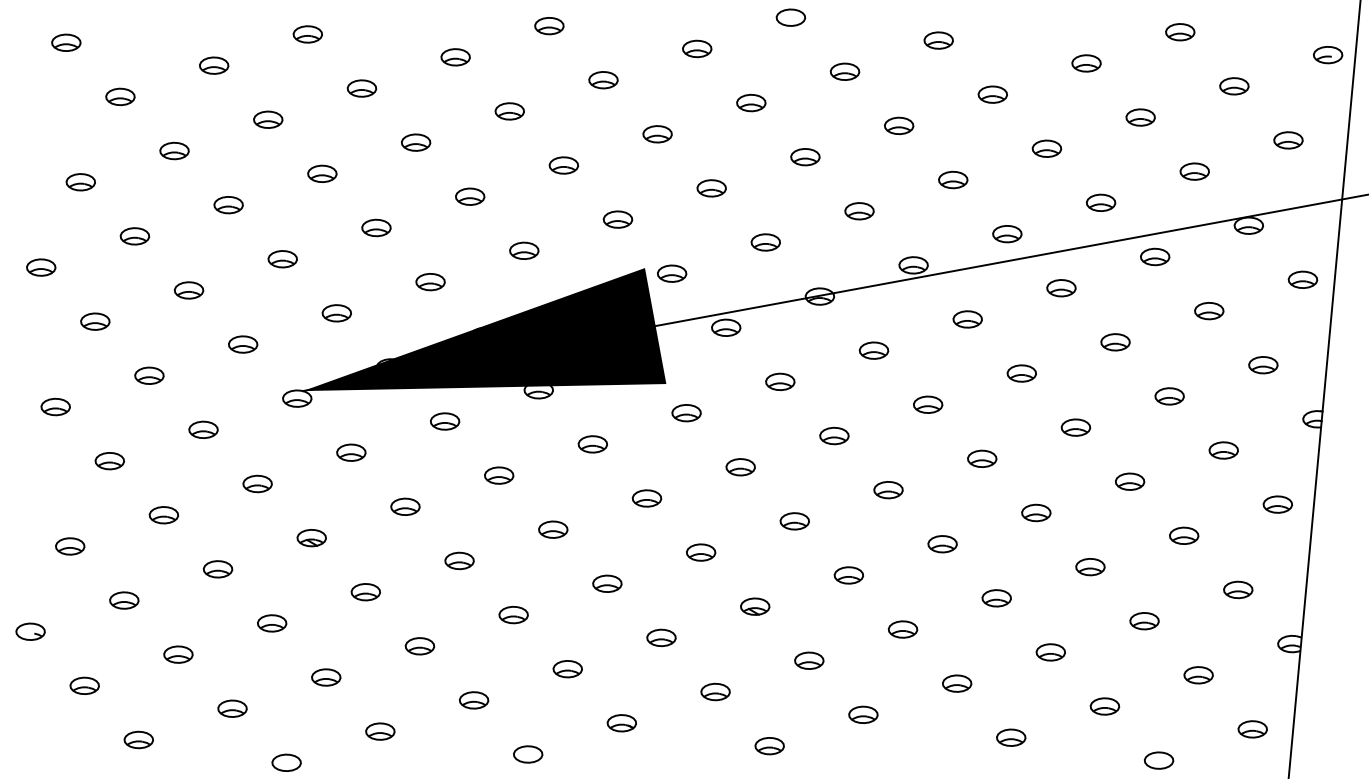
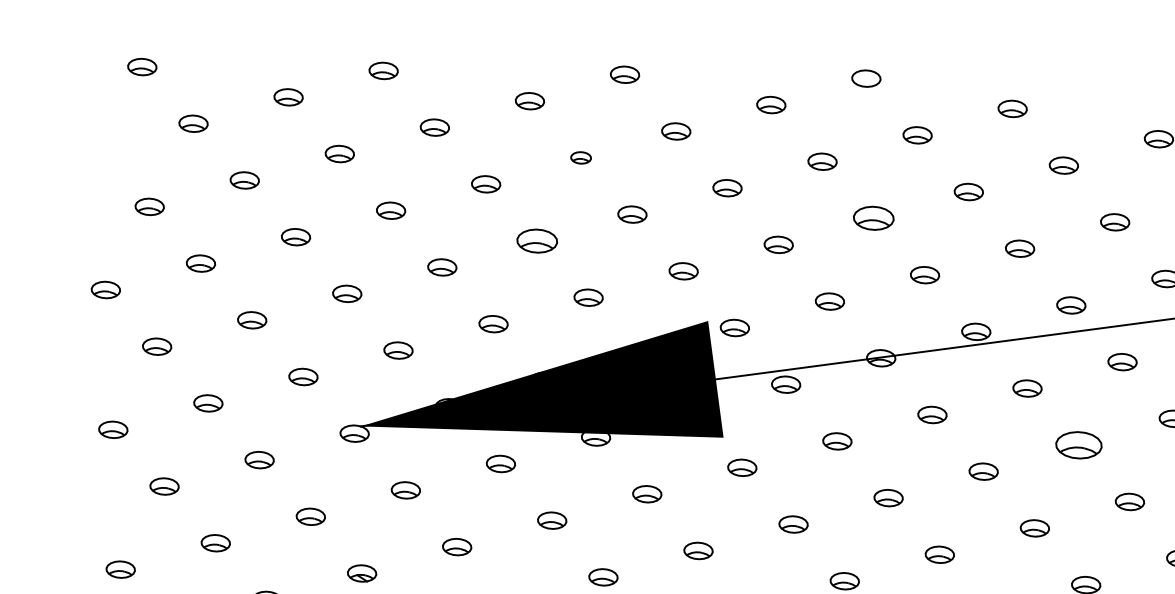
part: (509, 111) -> (580, 157), size x0.7
part: (805, 157) -> (873, 218), size x1.4
part: (470, 196) -> (537, 240), size x1.4
part: (1021, 373) -> (1078, 445), size x1.6

